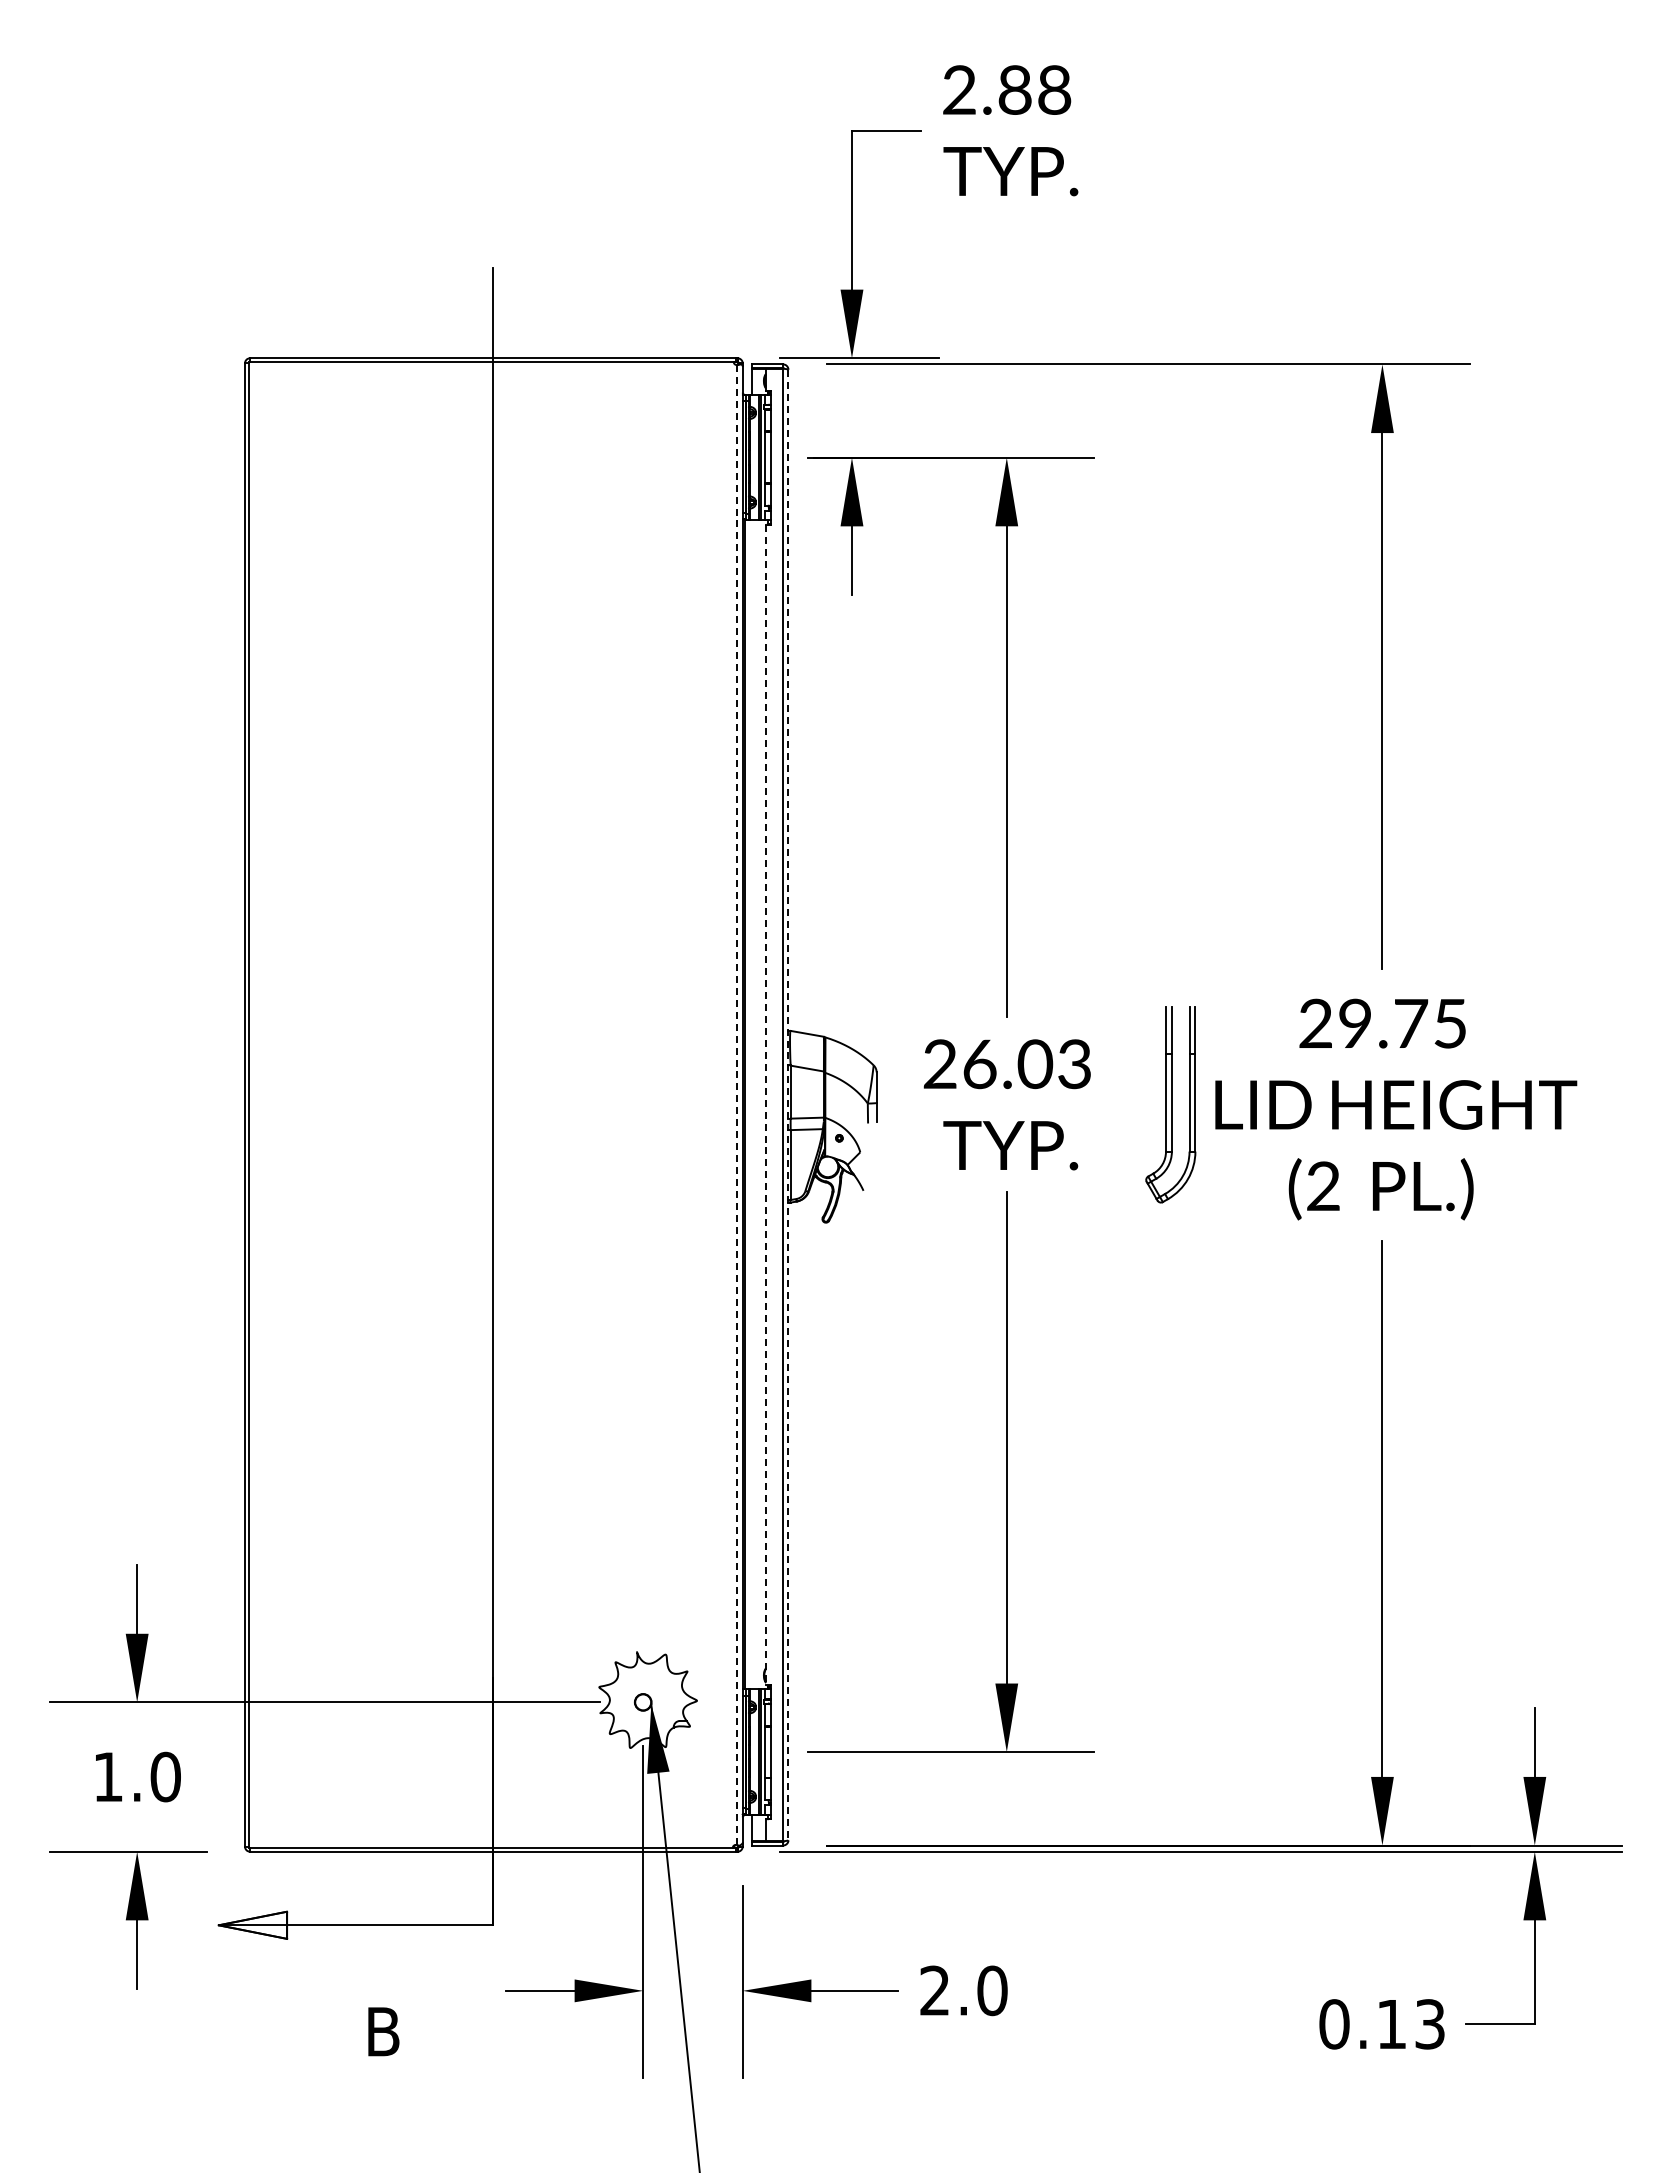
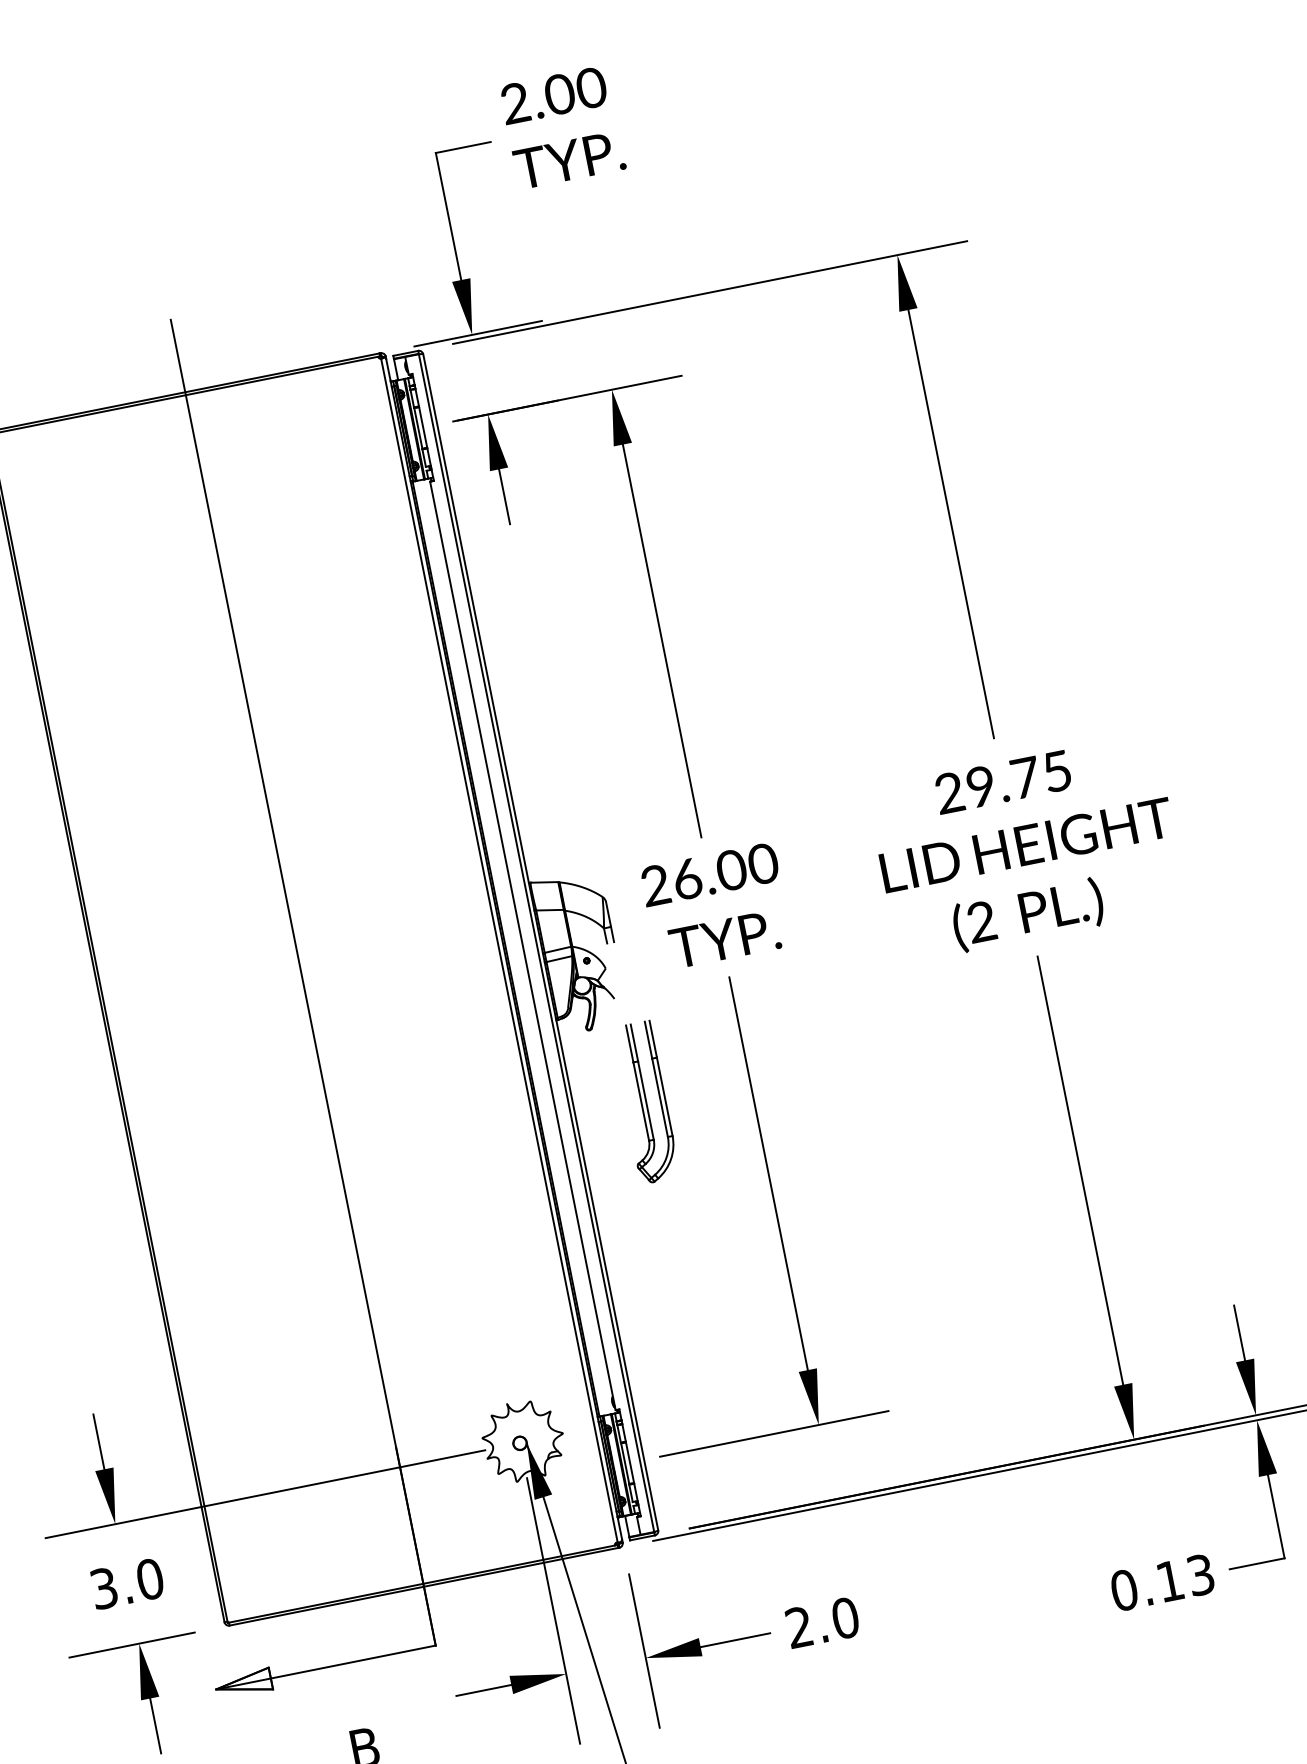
text: (1034, 89) -> (575, 90), 2.88 -> 2.00
text: (1074, 1063) -> (762, 863), 26.03 -> 26.00
line: (736, 1104) -> (499, 950), dashed -> solid
line: (766, 1105) -> (523, 946), dashed -> solid
line: (788, 1105) -> (540, 942), dashed -> solid
part: (1170, 1105) -> (645, 1103), moved
text: (108, 1776) -> (104, 1588), 1.0 -> 3.0

